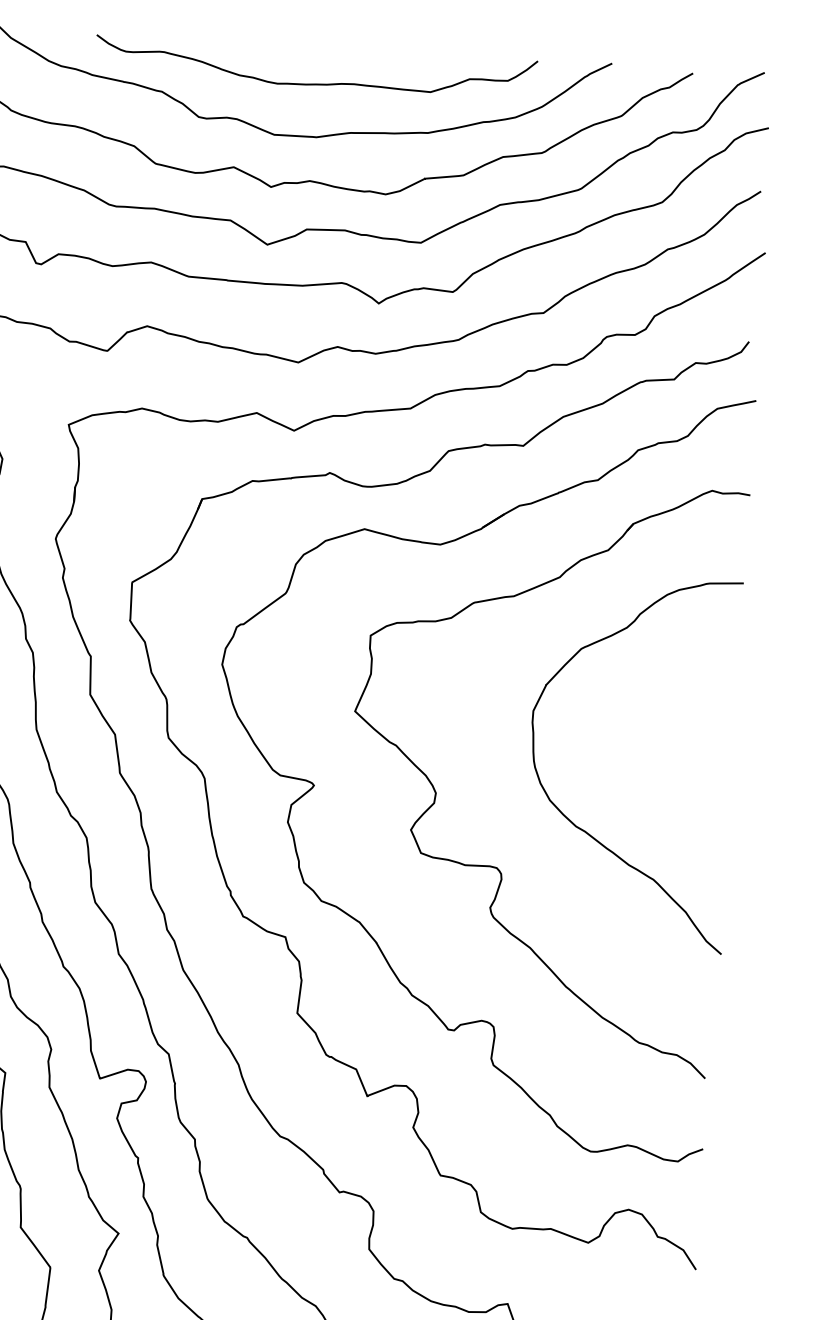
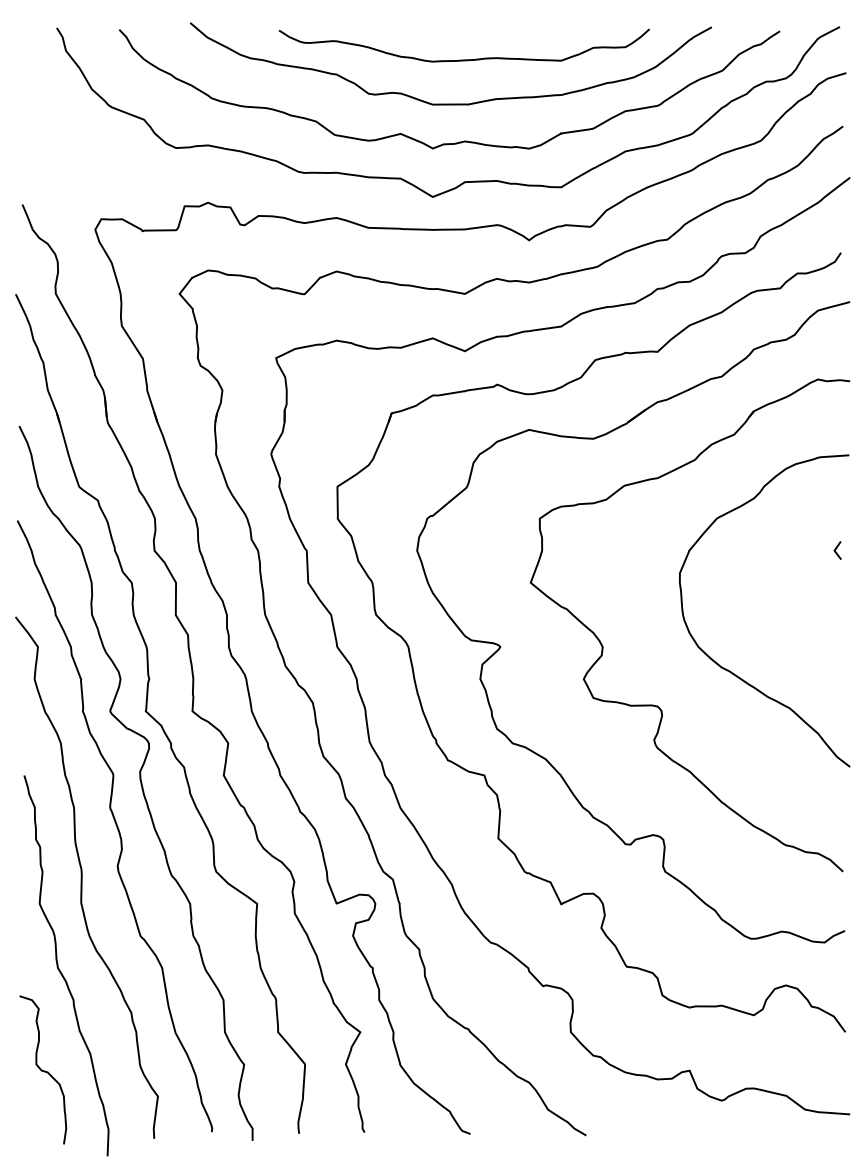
line: (721, 694) -> (836, 549), added

